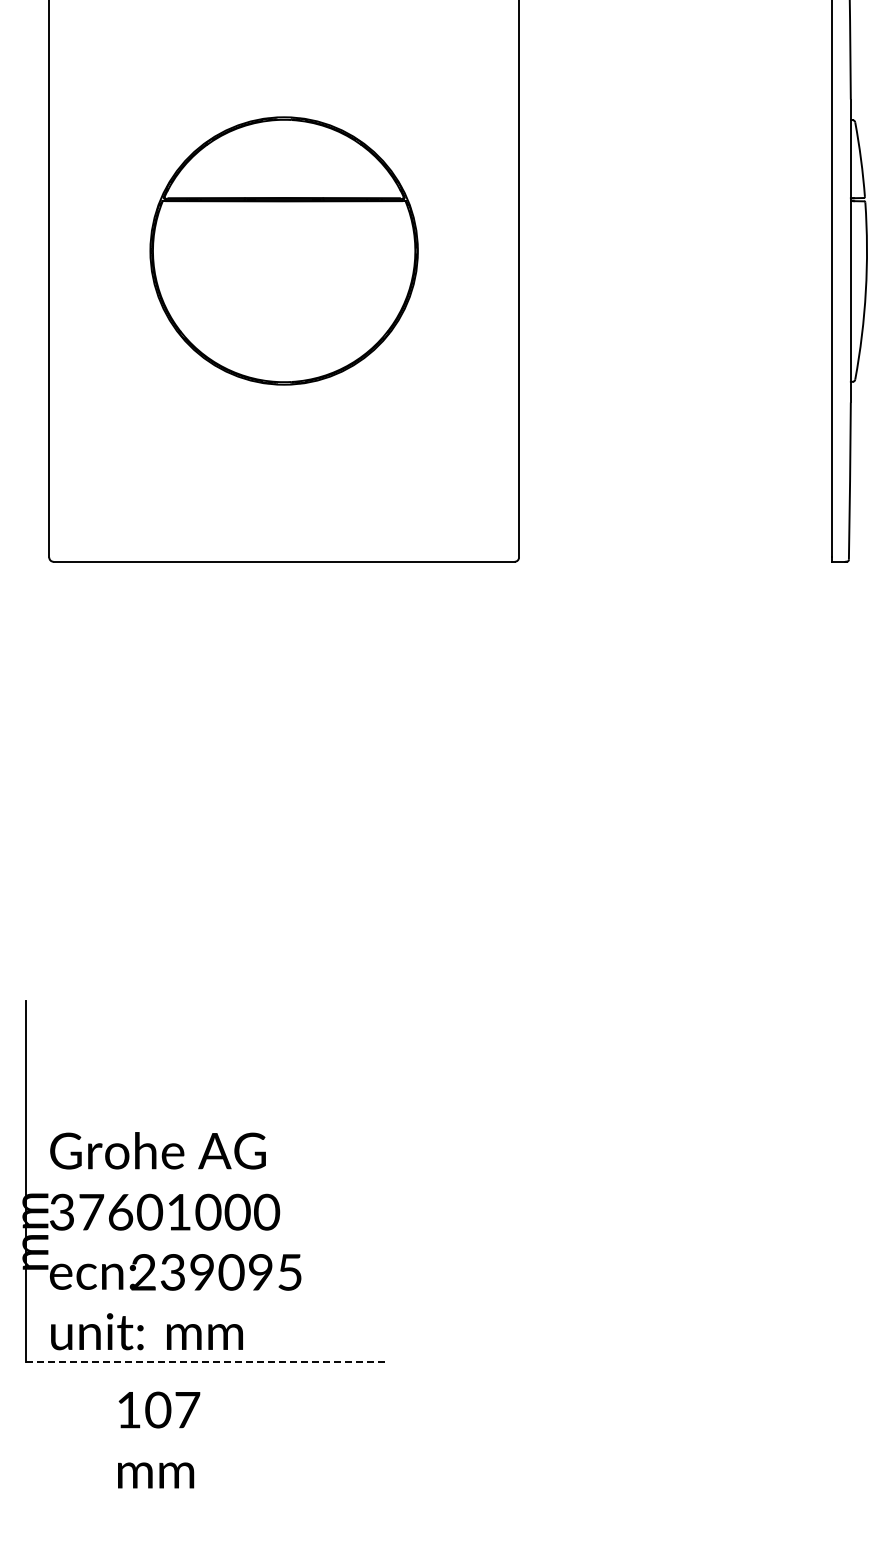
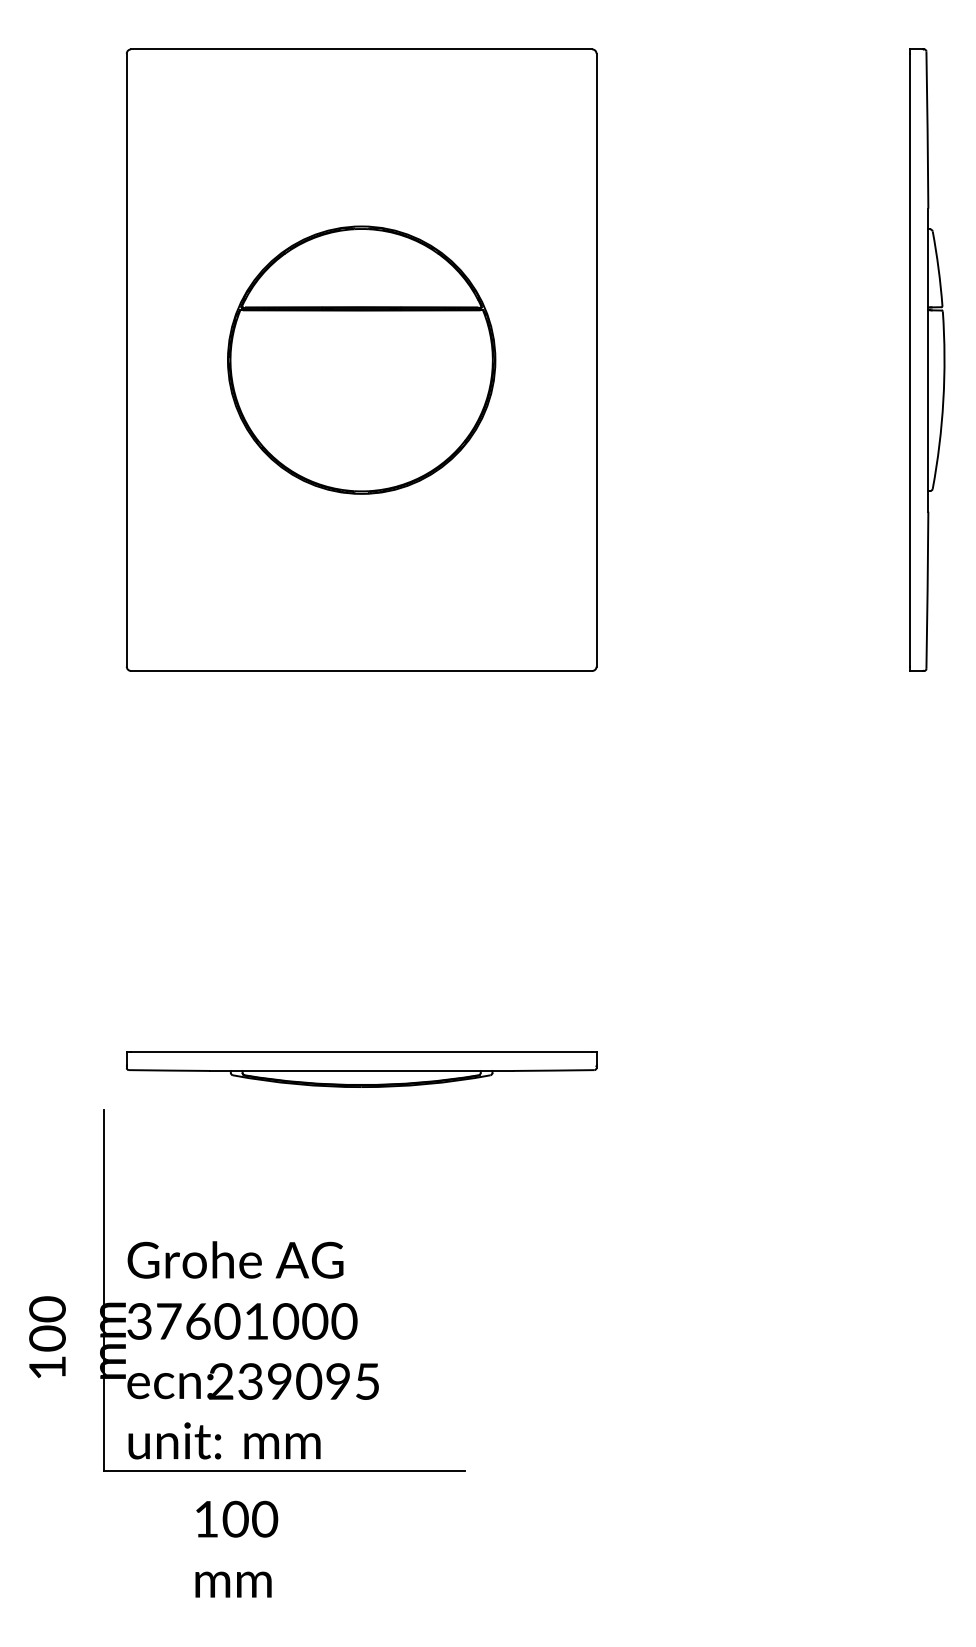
part: (283, 960) -> (361, 1069), added
line: (206, 1362) -> (284, 1471), dashed -> solid
text: (187, 1409) -> (265, 1518), 107 -> 100

